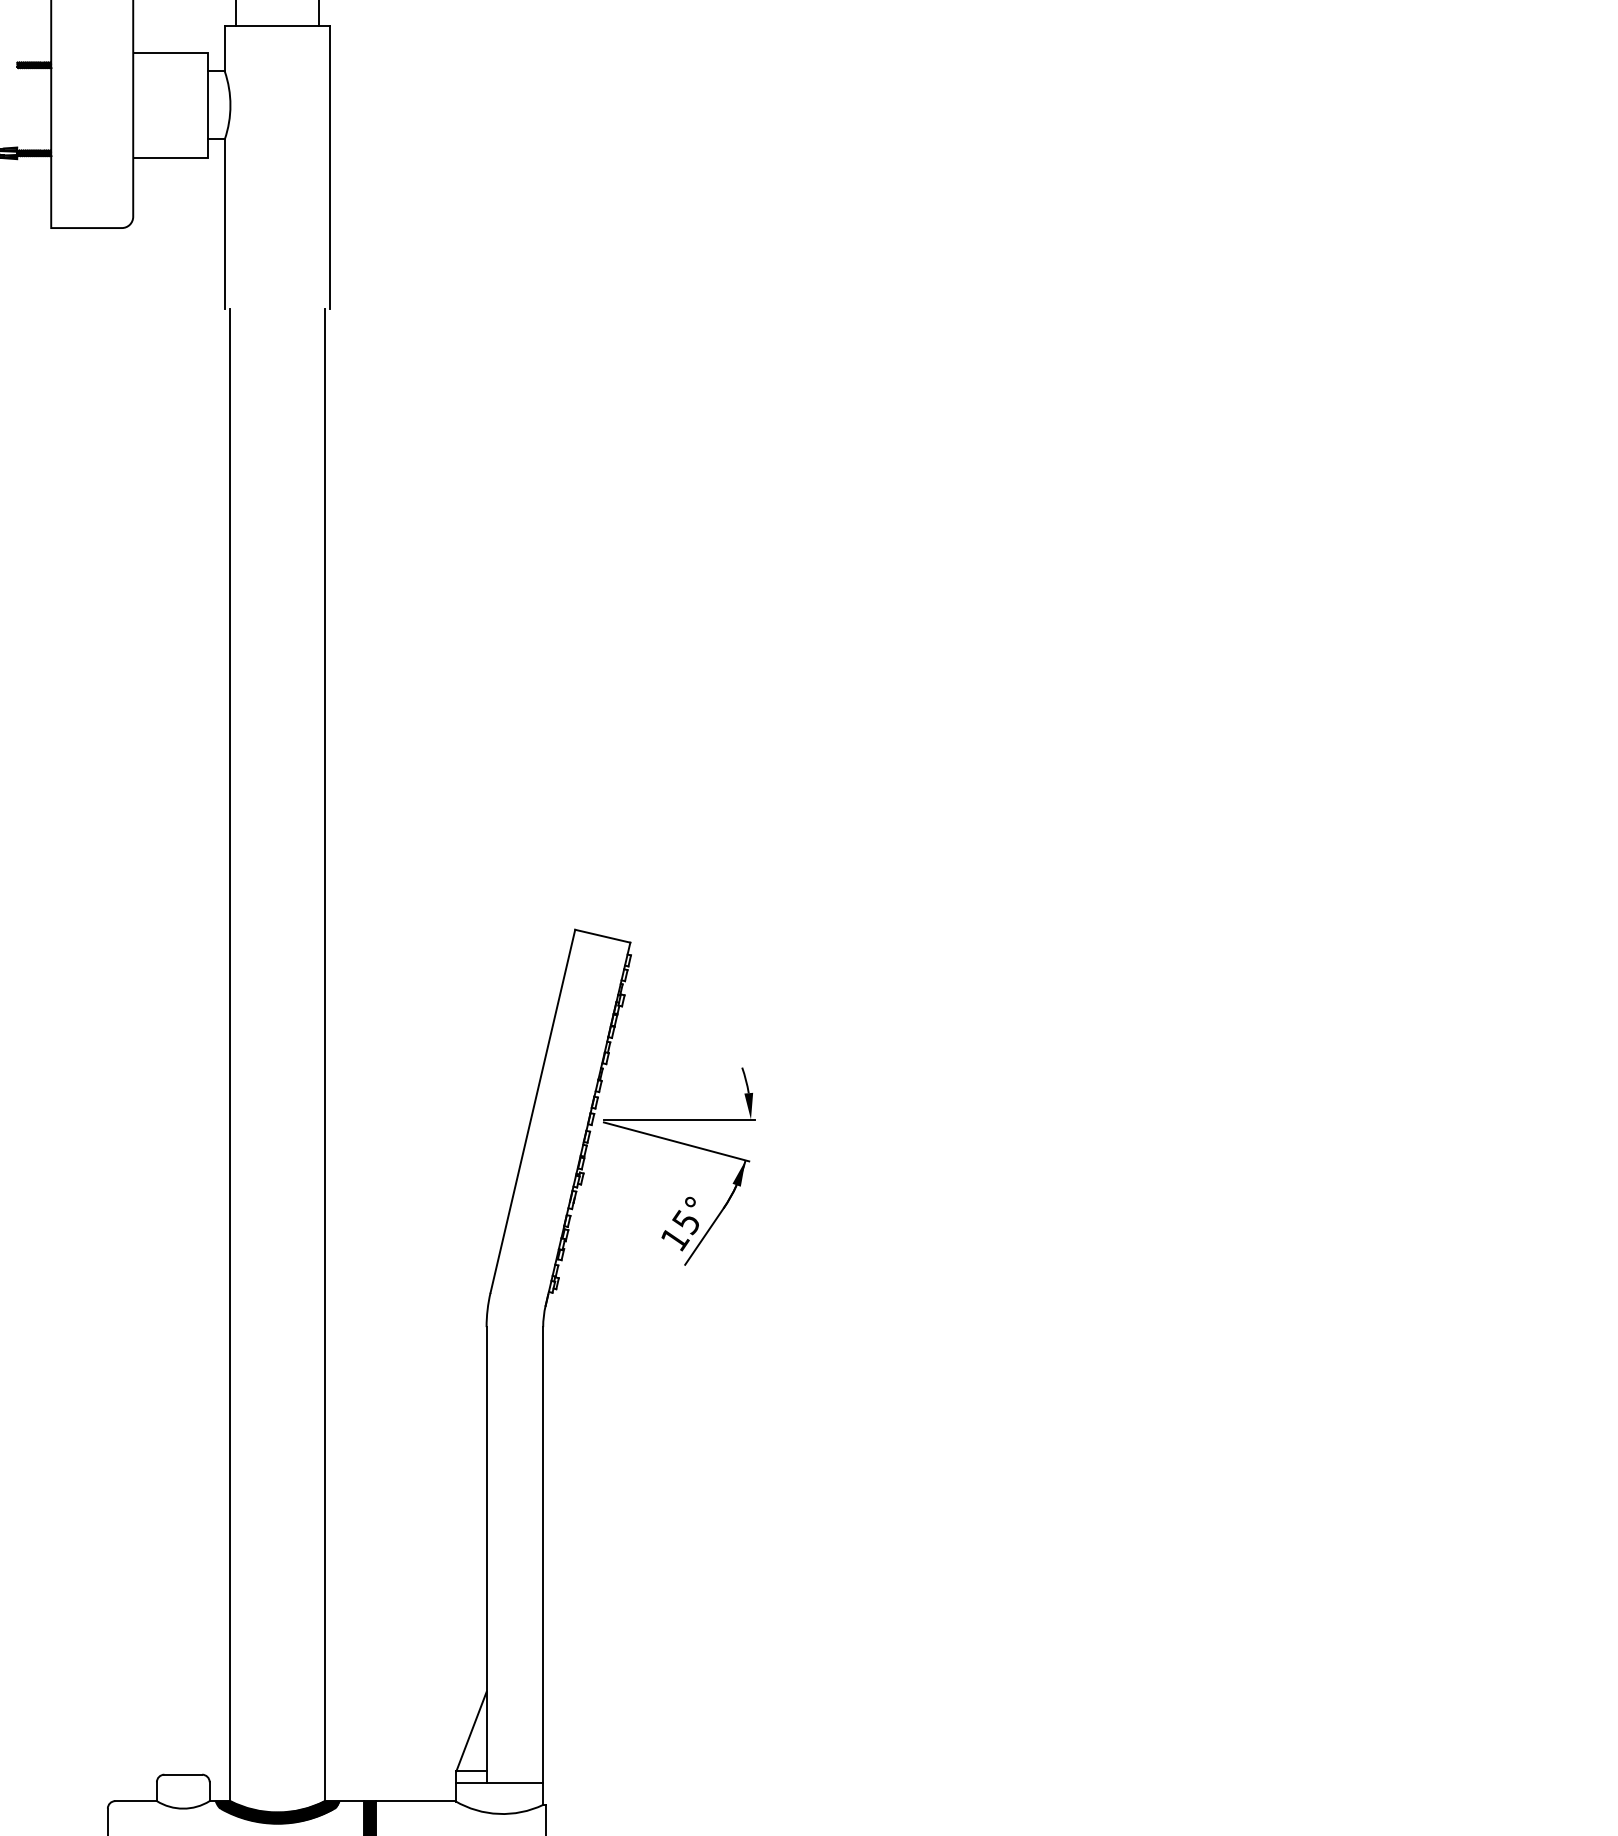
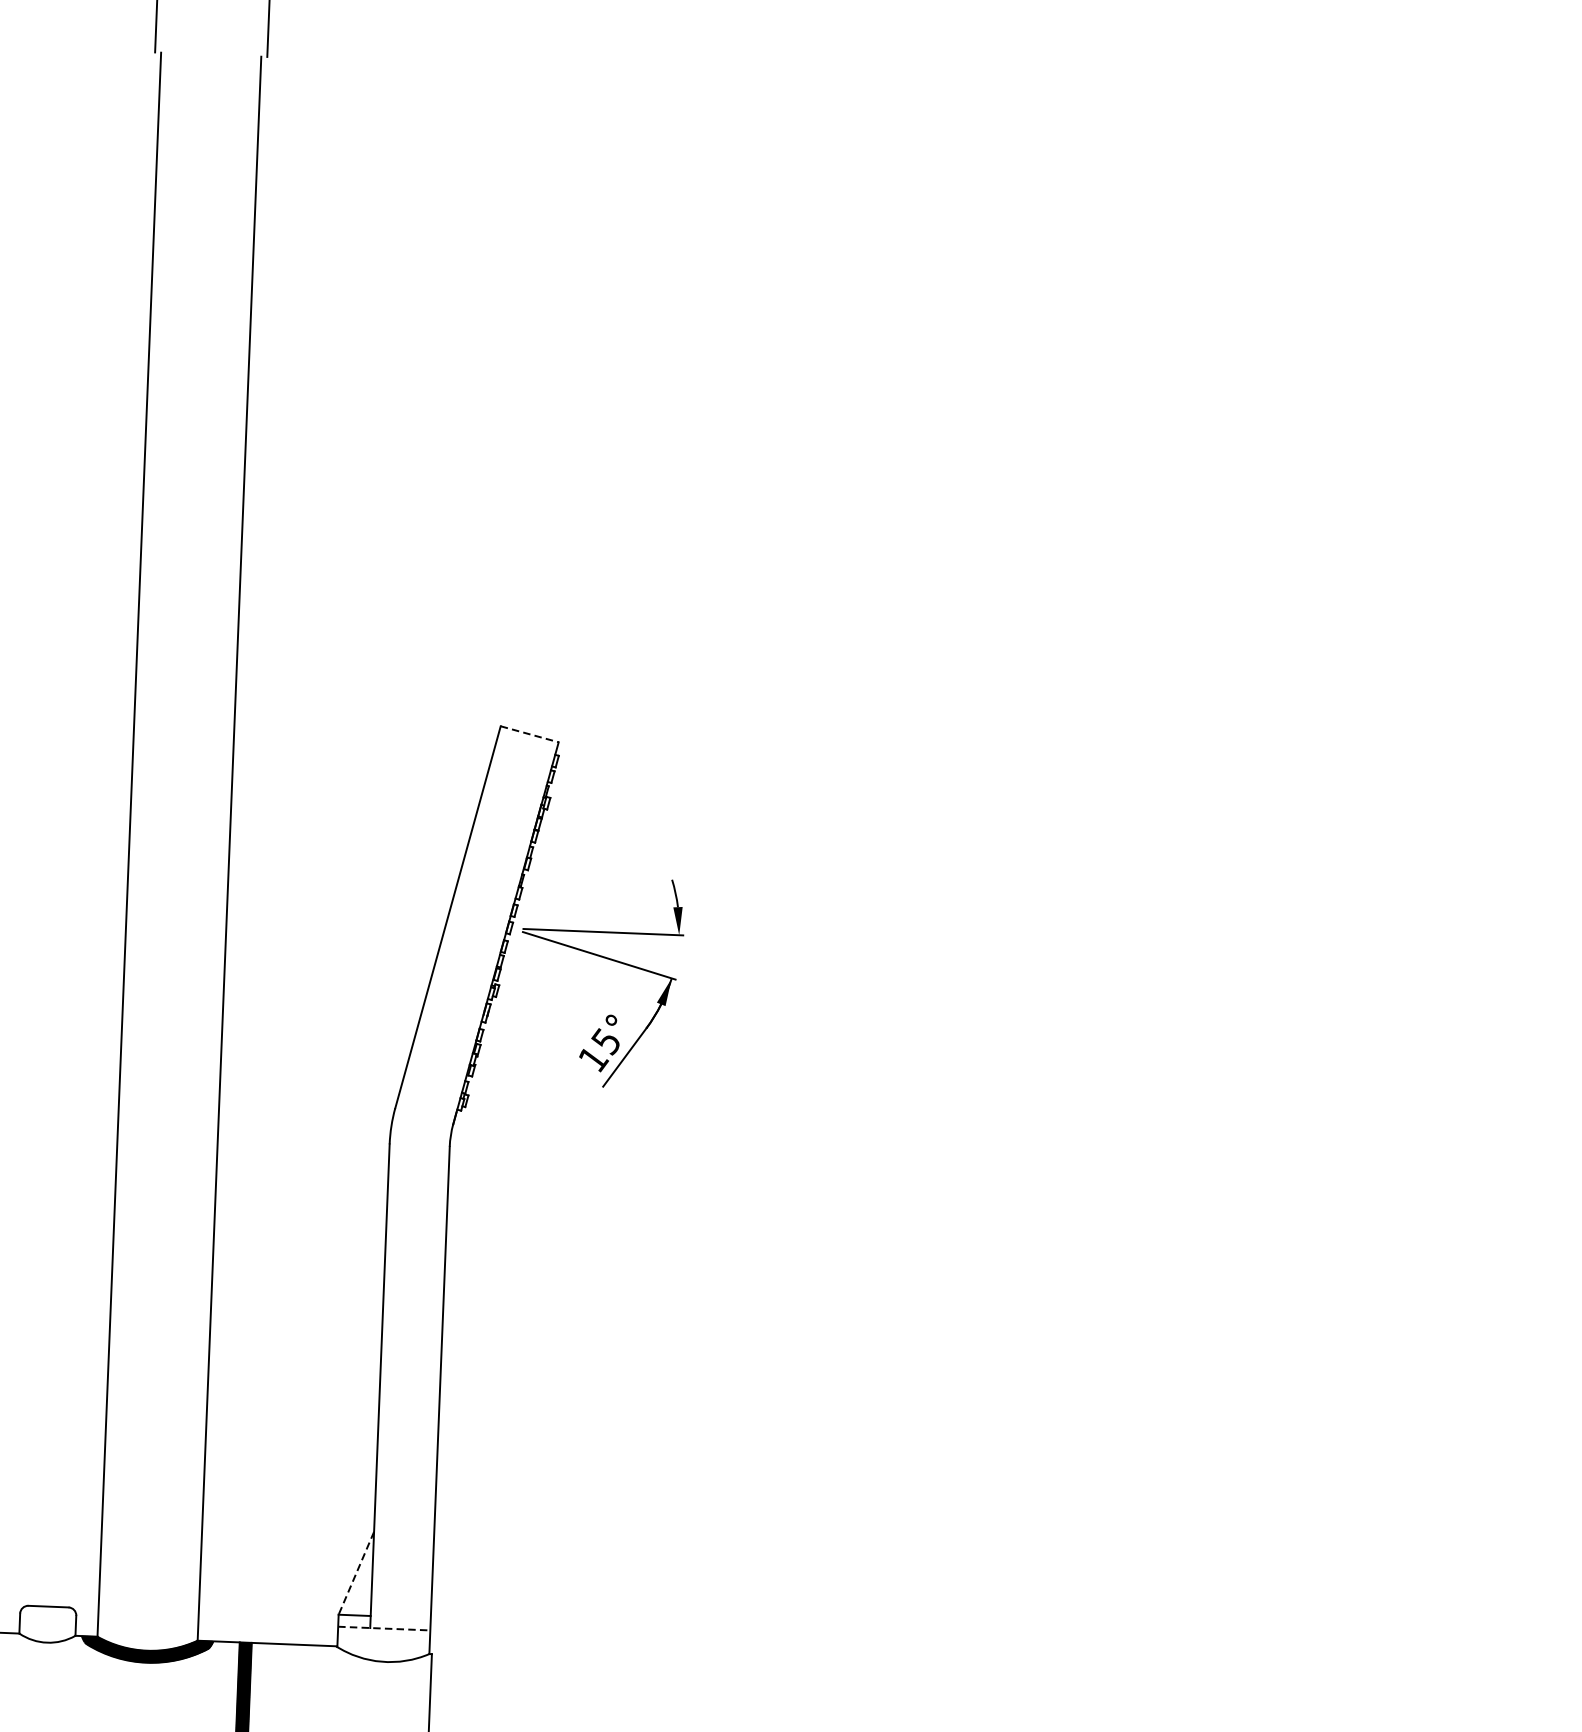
line: (603, 936) -> (530, 734), solid -> dashed
line: (471, 1732) -> (356, 1574), solid -> dashed
line: (500, 1782) -> (385, 1628), solid -> dashed

